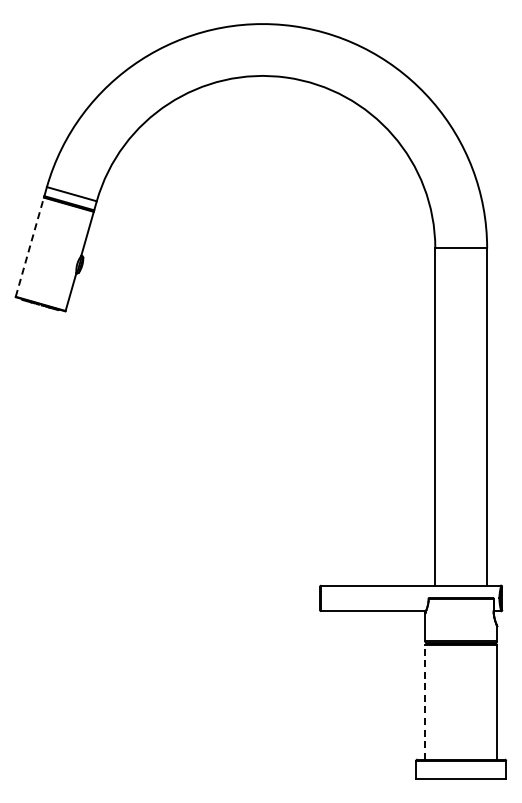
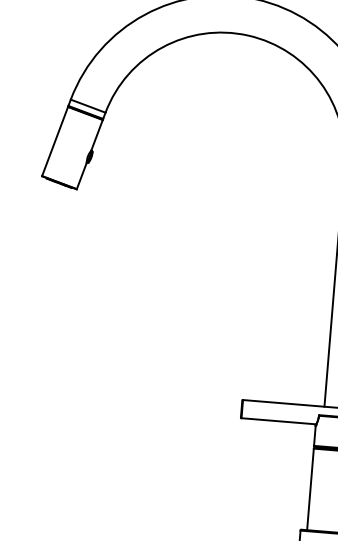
line: (29, 247) -> (54, 141), dashed -> solid
line: (425, 701) -> (310, 488), dashed -> solid

